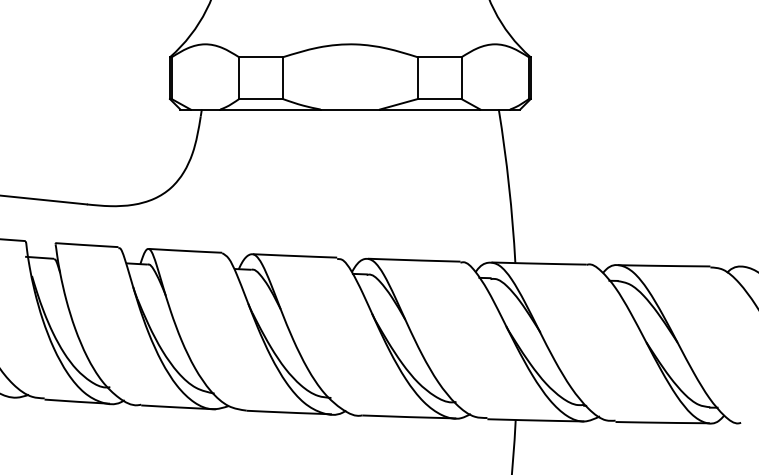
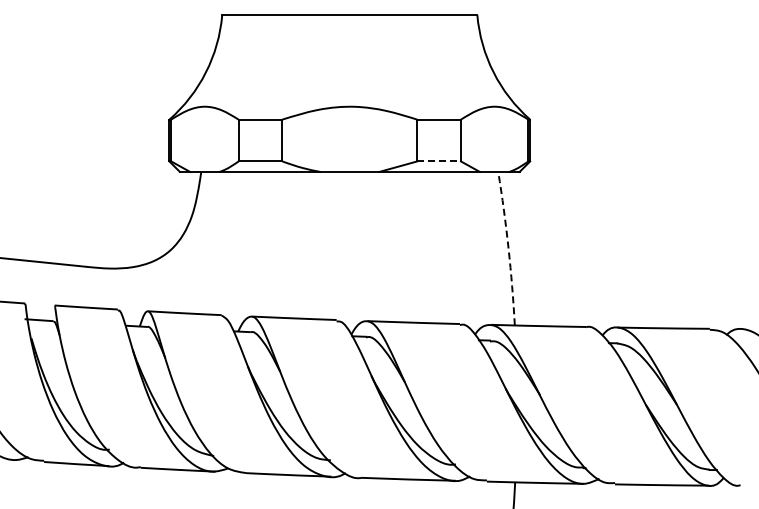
line: (440, 99) -> (439, 161), solid -> dashed
arc: (509, 186) -> (508, 248), solid -> dashed

